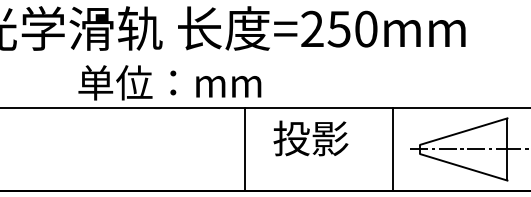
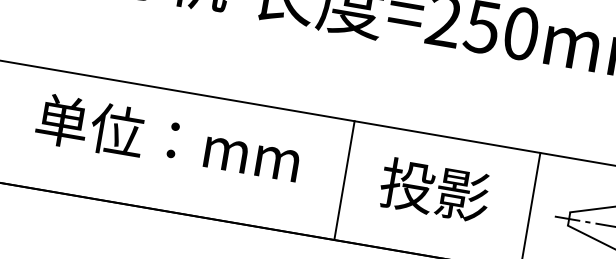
text: (169, 82) -> (167, 138), moved
text: (310, 138) -> (434, 190), moved
line: (245, 148) -> (345, 179), moved

